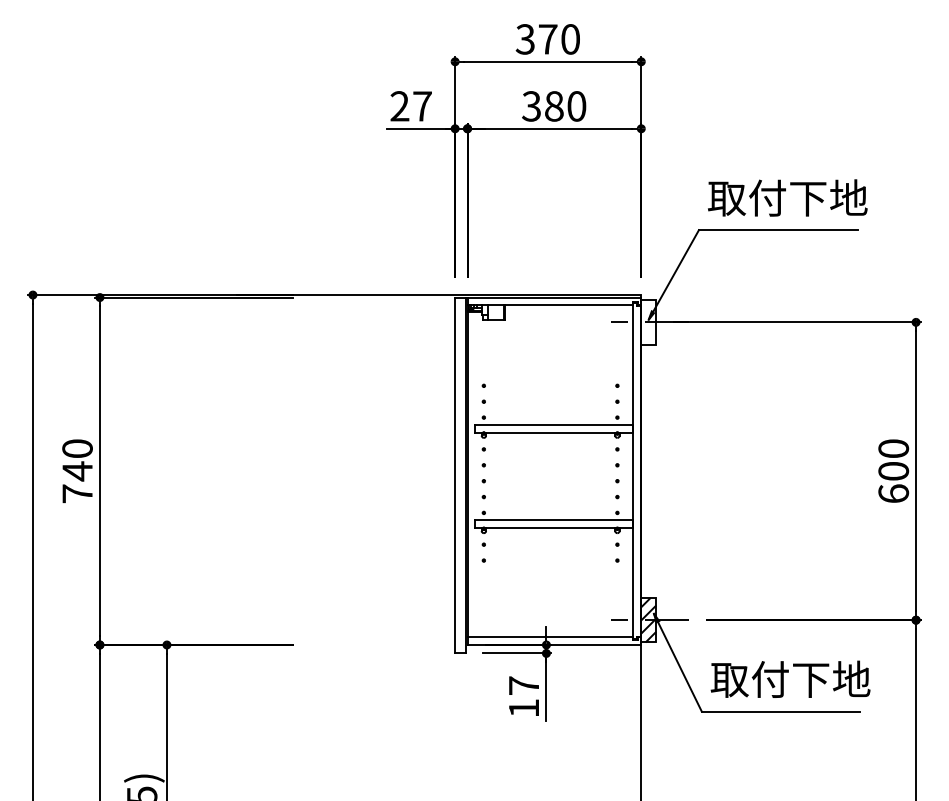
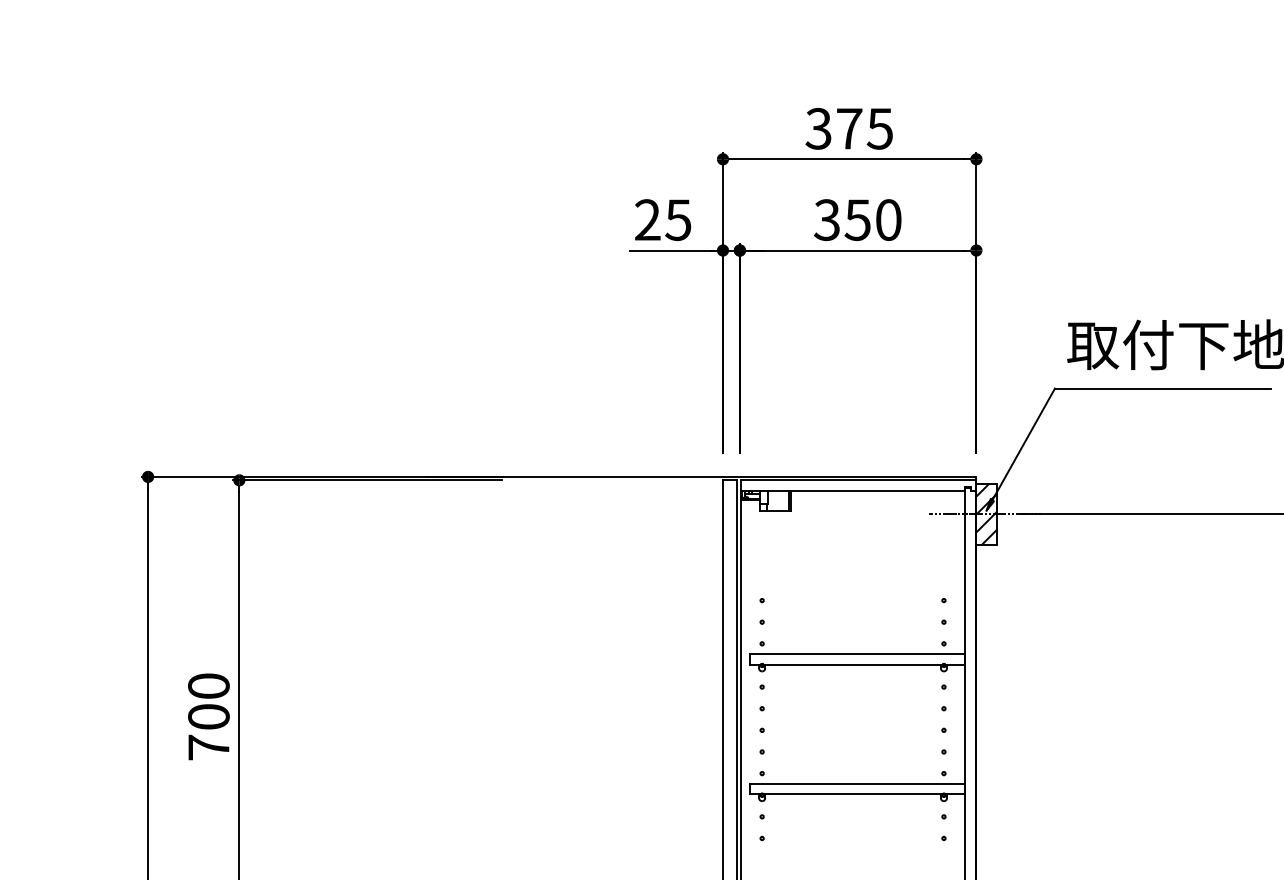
text: (569, 39) -> (878, 128), 370 -> 375
text: (421, 106) -> (677, 220), 27 -> 25
text: (553, 106) -> (856, 220), 380 -> 350
hatch: (648, 322) -> (986, 514), added
text: (77, 471) -> (208, 717), 740 -> 700

